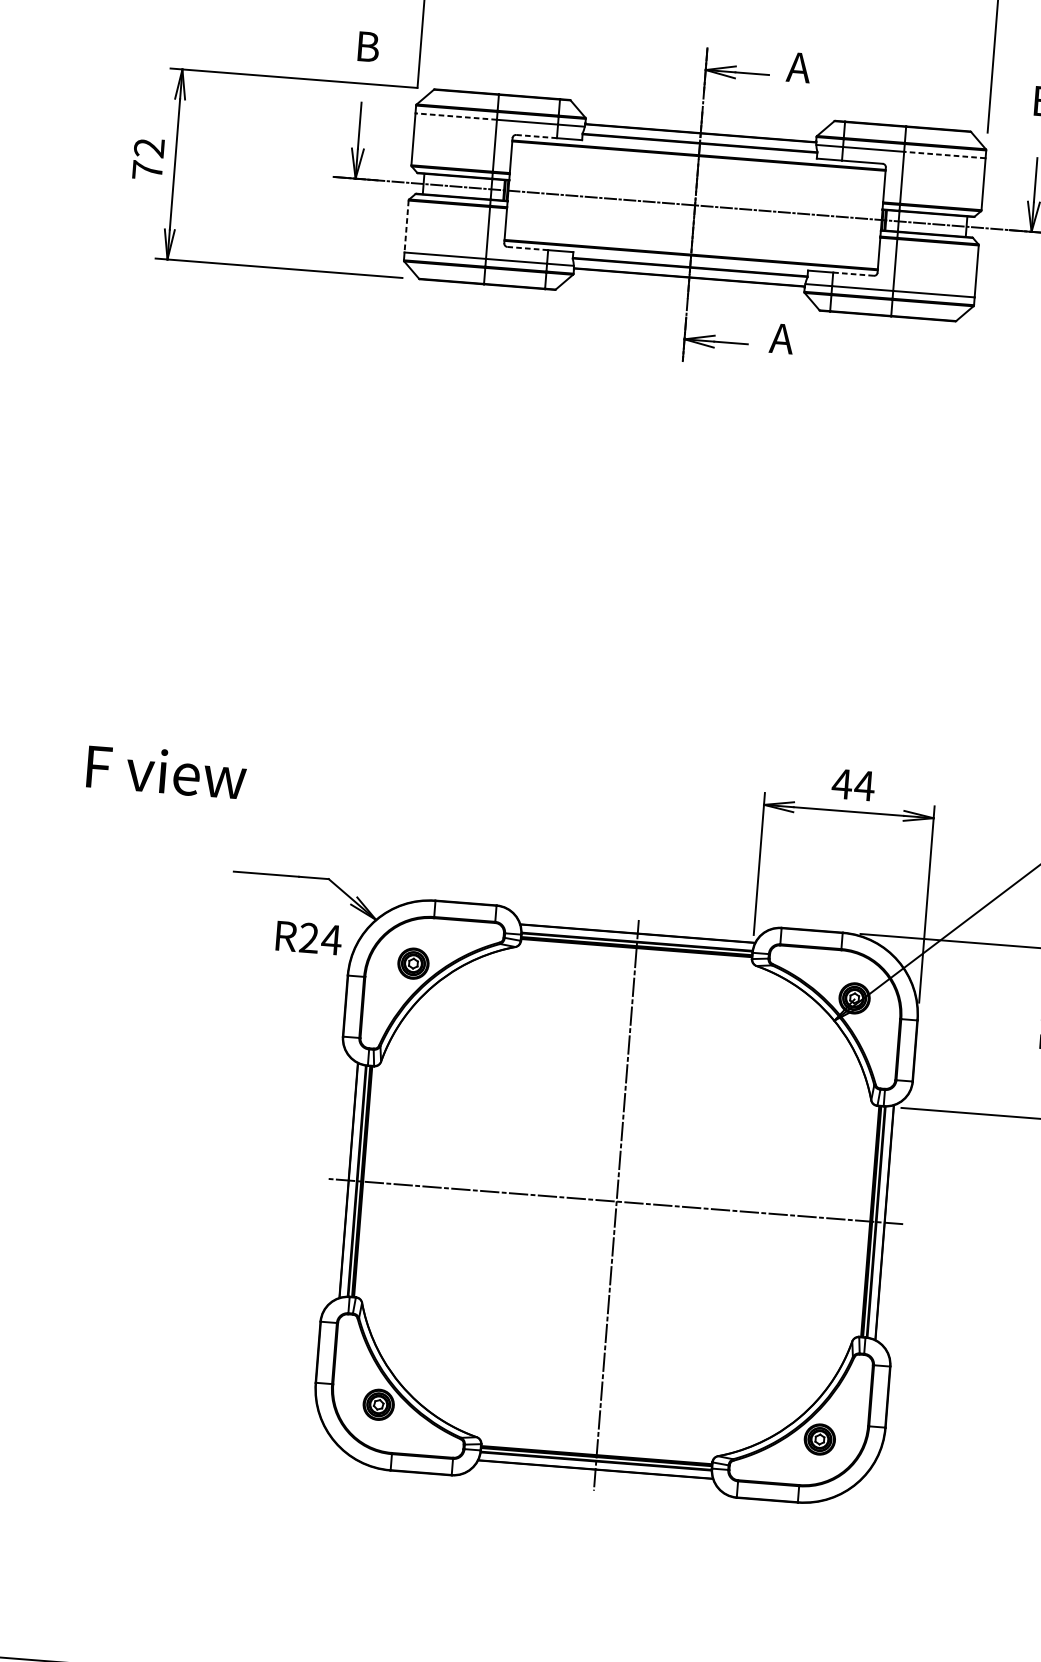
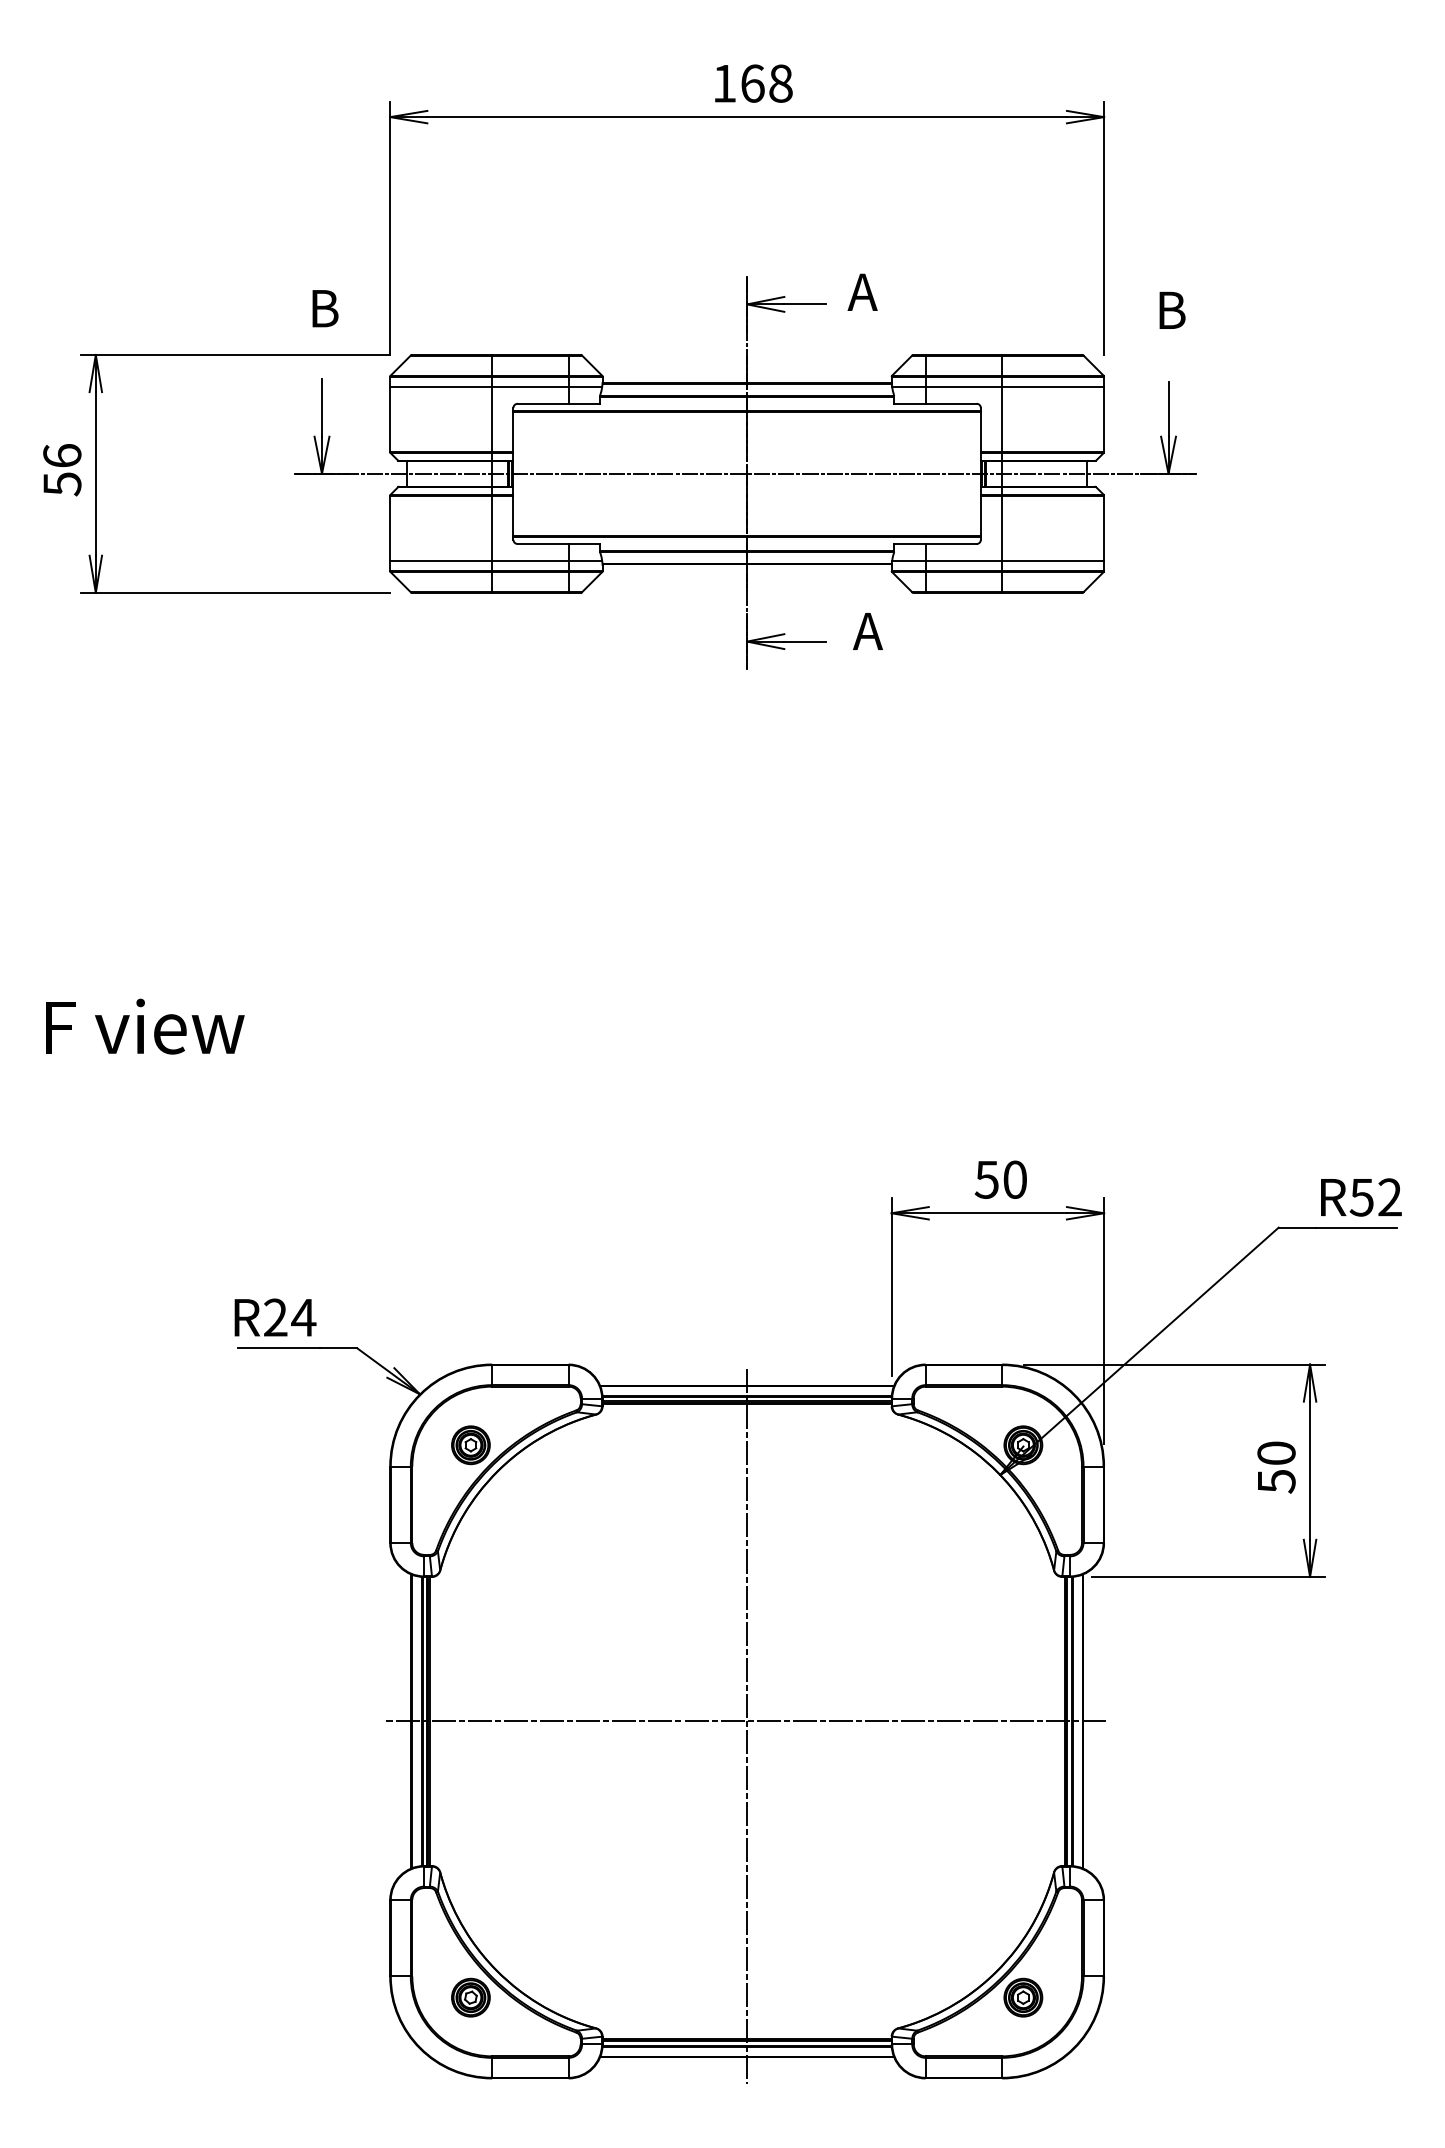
line: (456, 116) -> (441, 386), dashed -> solid
line: (536, 136) -> (543, 403), dashed -> solid
line: (945, 154) -> (1053, 386), dashed -> solid
text: (148, 159) -> (62, 470), 72 -> 56
line: (406, 227) -> (390, 529), dashed -> solid
line: (527, 248) -> (542, 544), dashed -> solid
line: (853, 274) -> (950, 544), dashed -> solid
text: (167, 771) -> (145, 1026), moved
text: (853, 784) -> (1000, 1179), 44 -> 50
text: (309, 937) -> (275, 1317), moved

